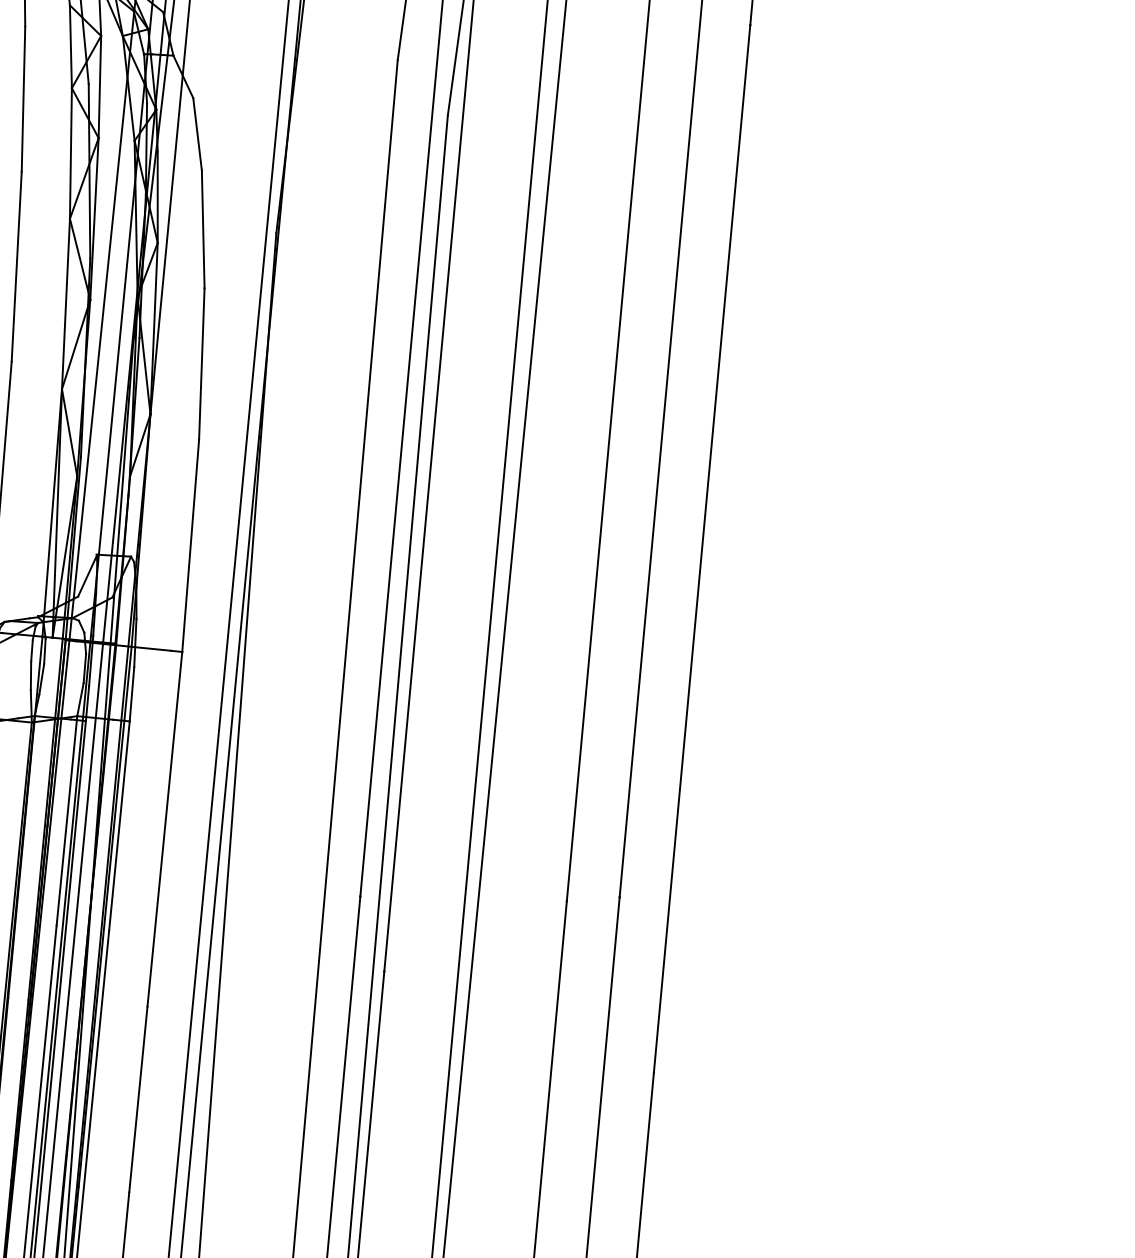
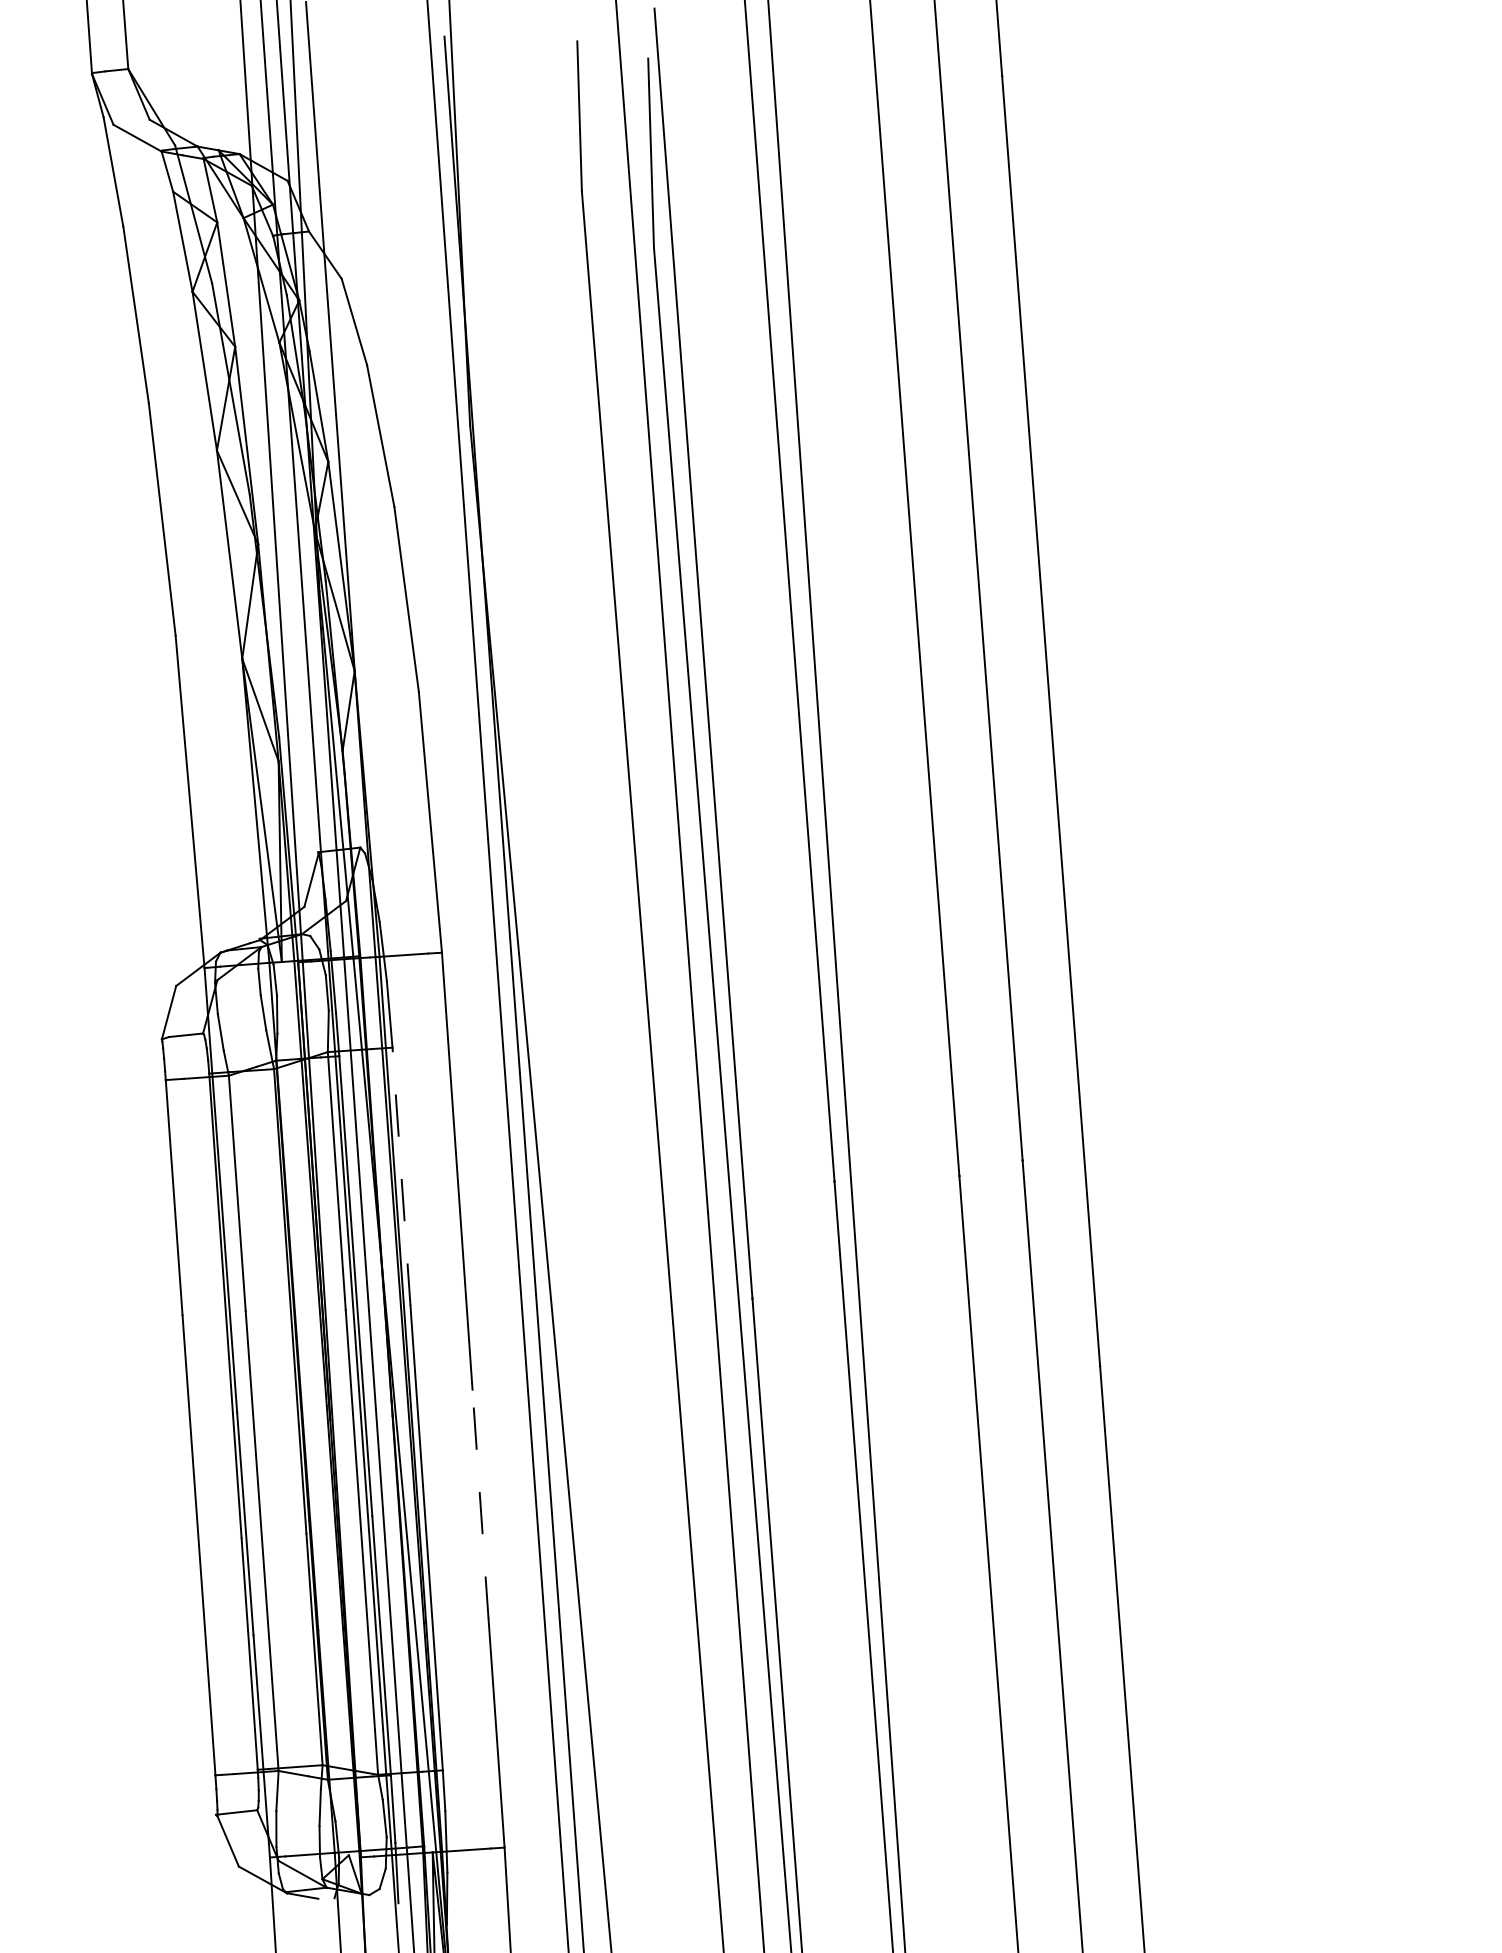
line: (119, 825) -> (401, 1176), solid -> dashed
line: (138, 1099) -> (480, 1504), solid -> dashed

